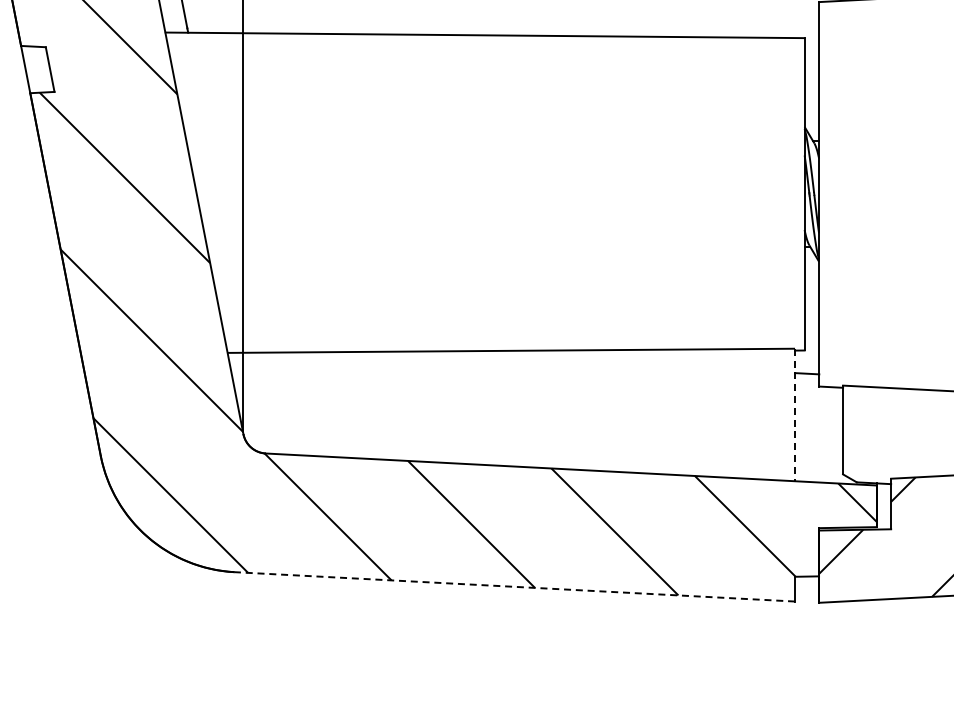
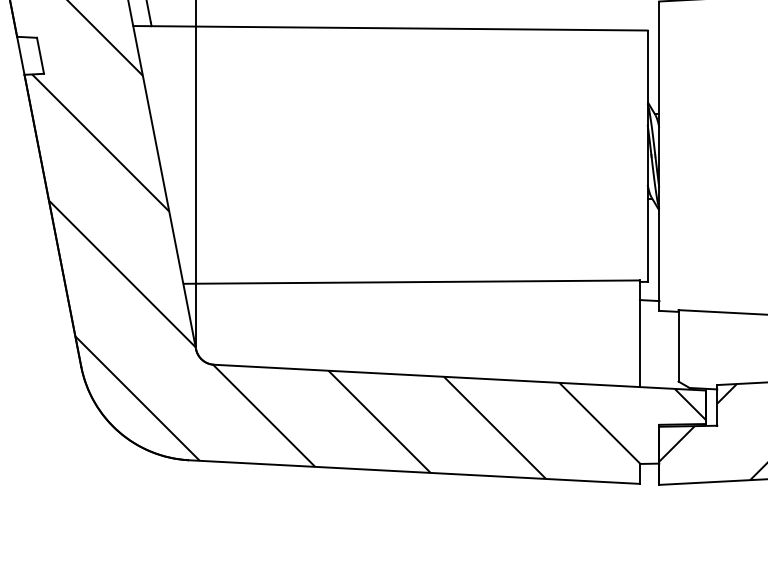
line: (795, 415) -> (640, 334), dashed -> solid
line: (514, 586) -> (414, 471), dashed -> solid

